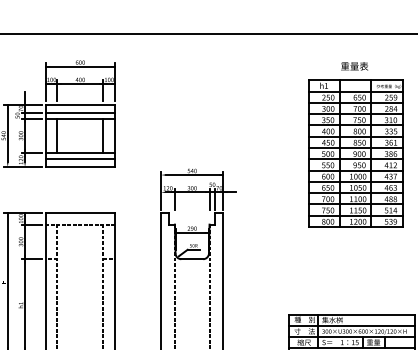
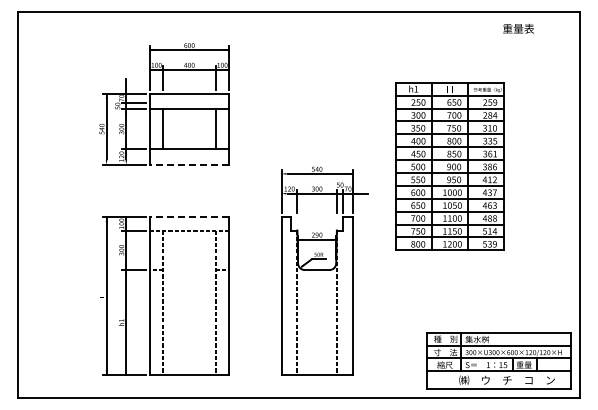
text: (354, 66) -> (518, 28), moved
line: (79, 112) -> (188, 102), removed
part: (355, 153) -> (449, 166), moved
line: (79, 158) -> (188, 155), removed
line: (79, 166) -> (188, 164), solid -> dashed
line: (79, 213) -> (188, 217), solid -> dashed

